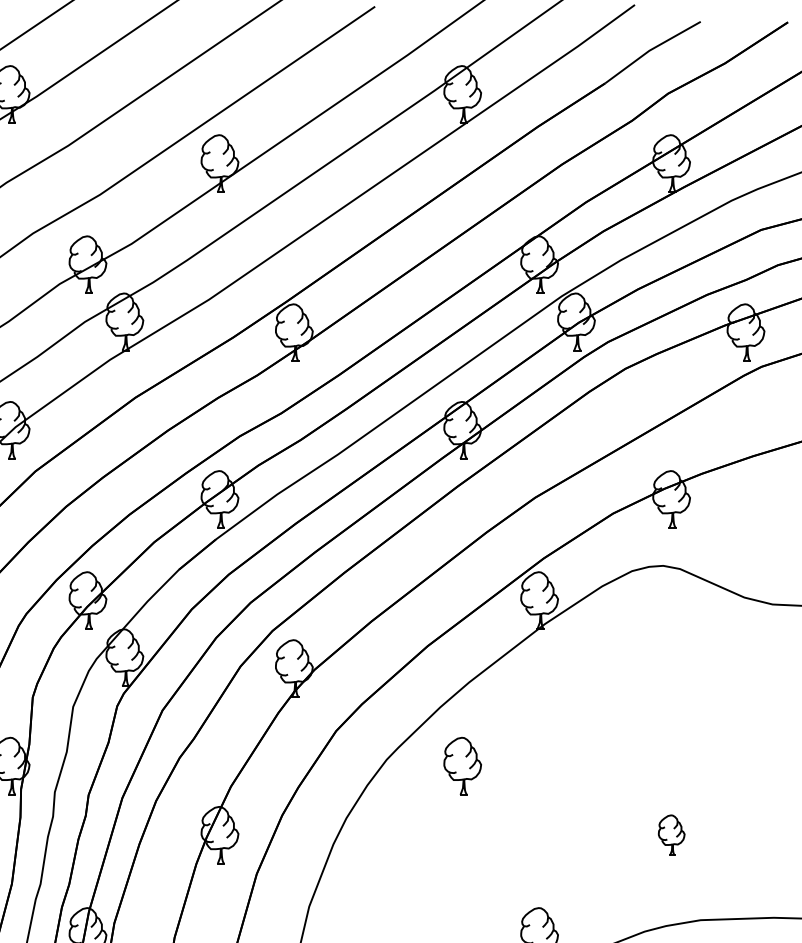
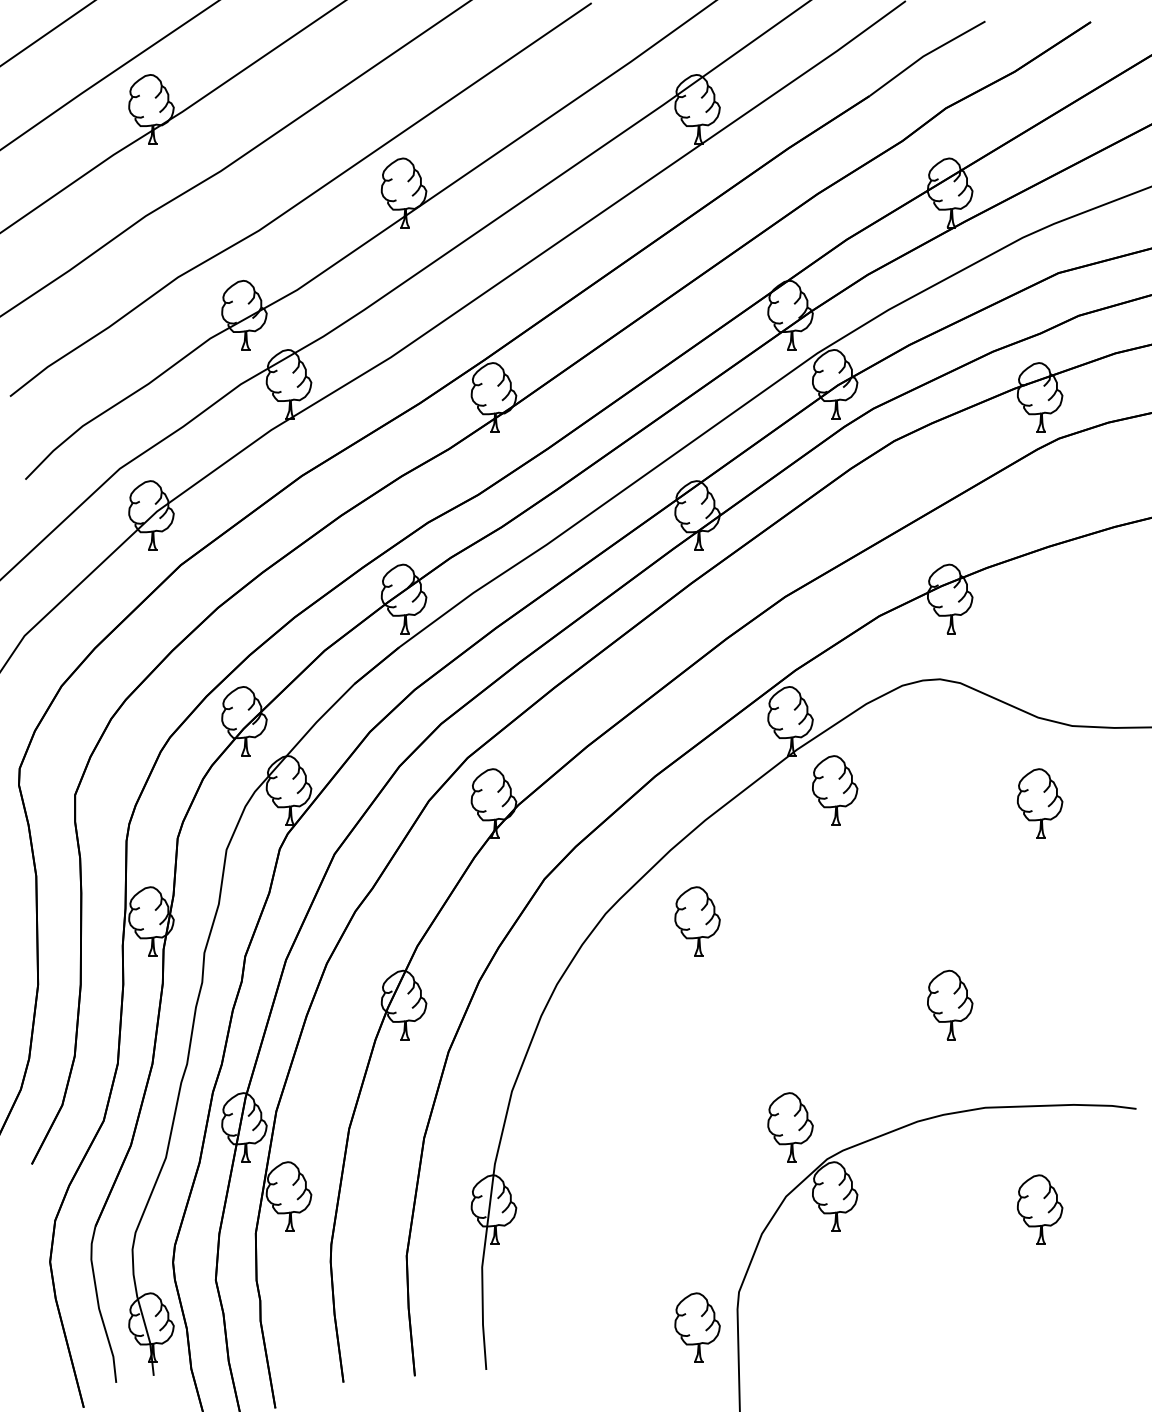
part: (576, 657) -> (835, 790), added
part: (746, 668) -> (1040, 803), added
part: (671, 834) -> (950, 1004), size x1.43

